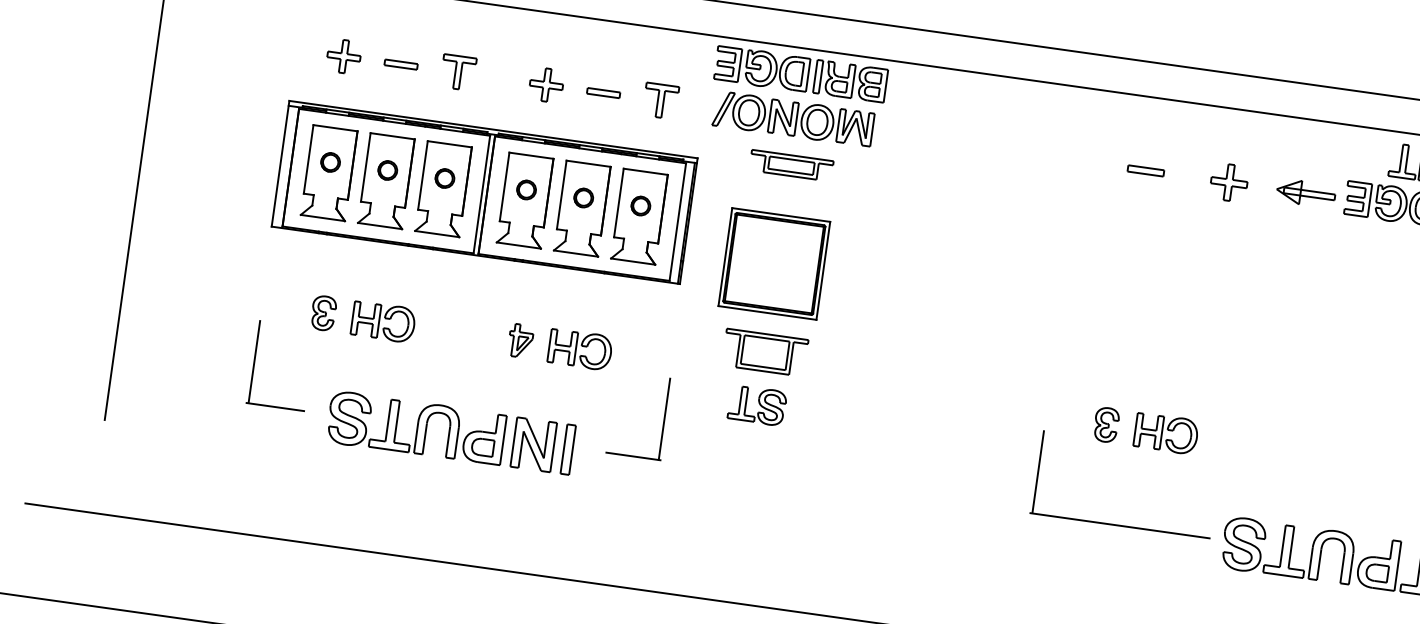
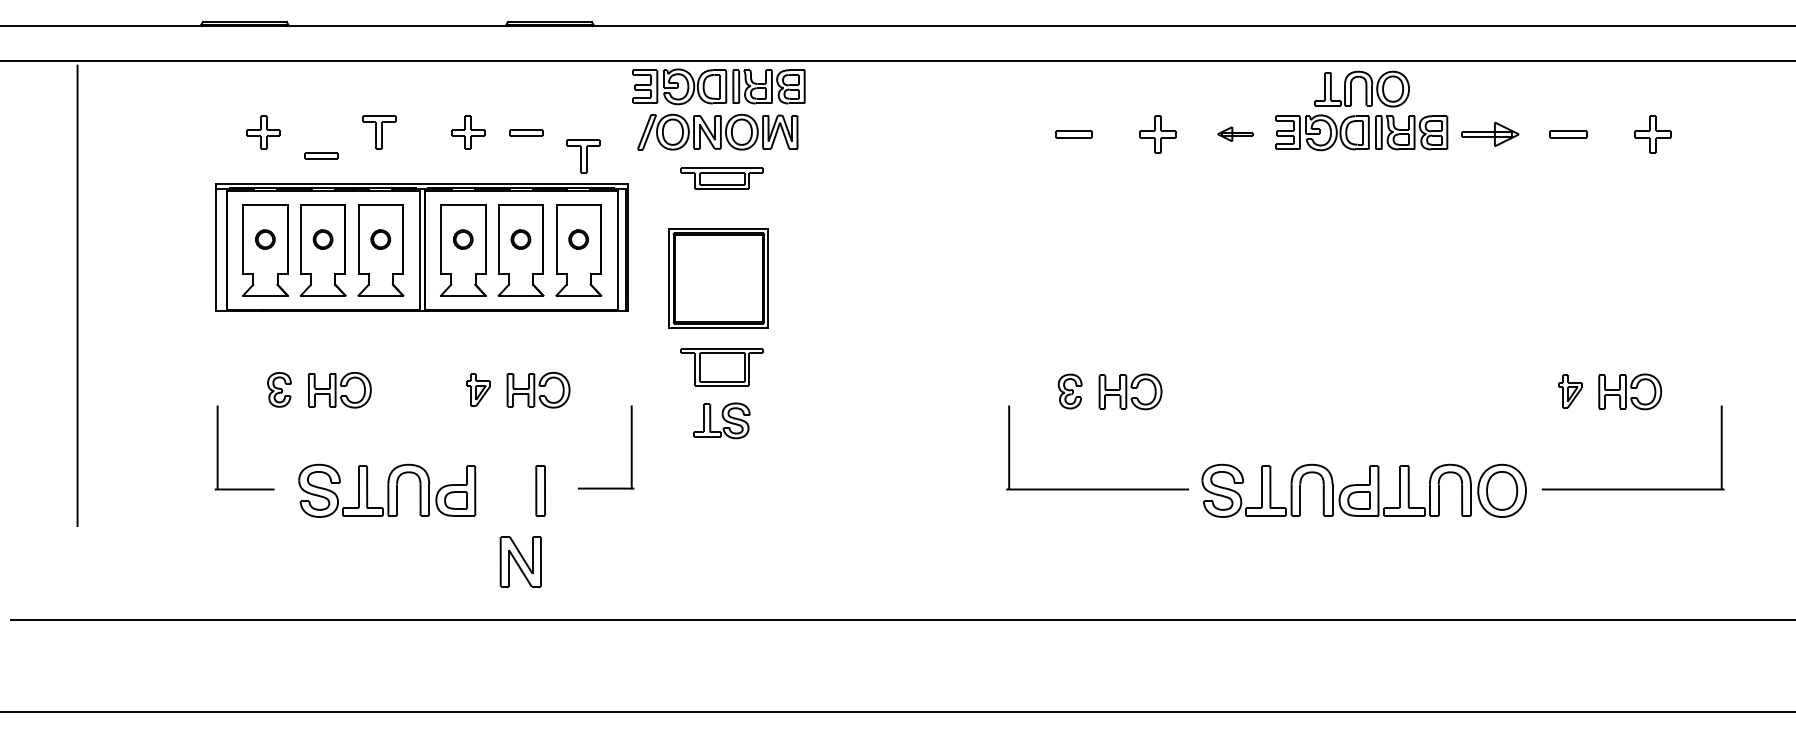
part: (401, 64) -> (321, 155), moved
part: (660, 100) -> (583, 156), moved
part: (1306, 192) -> (1235, 133), size x0.6
part: (533, 444) -> (520, 561), moved

